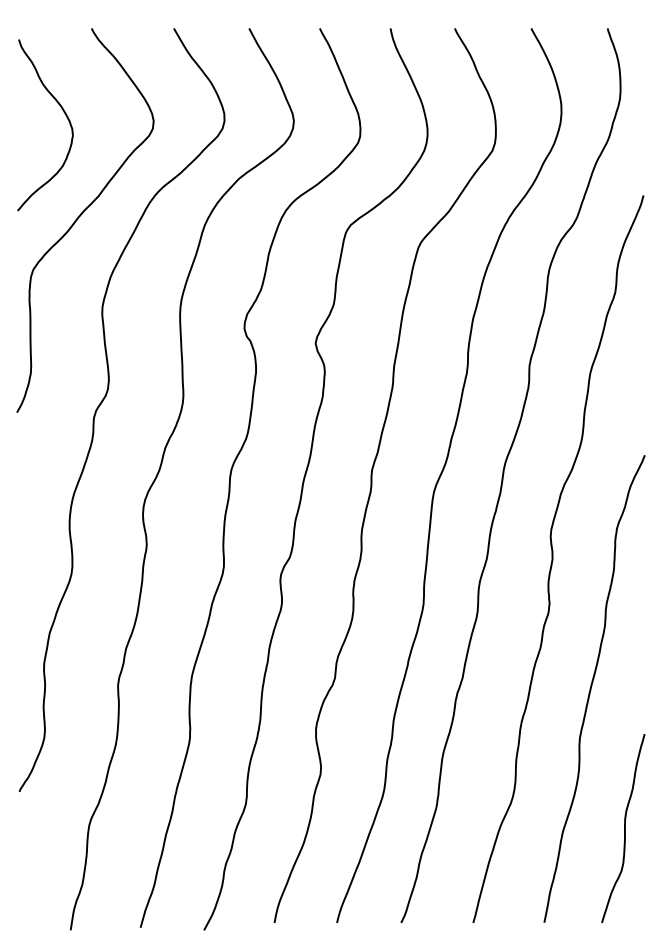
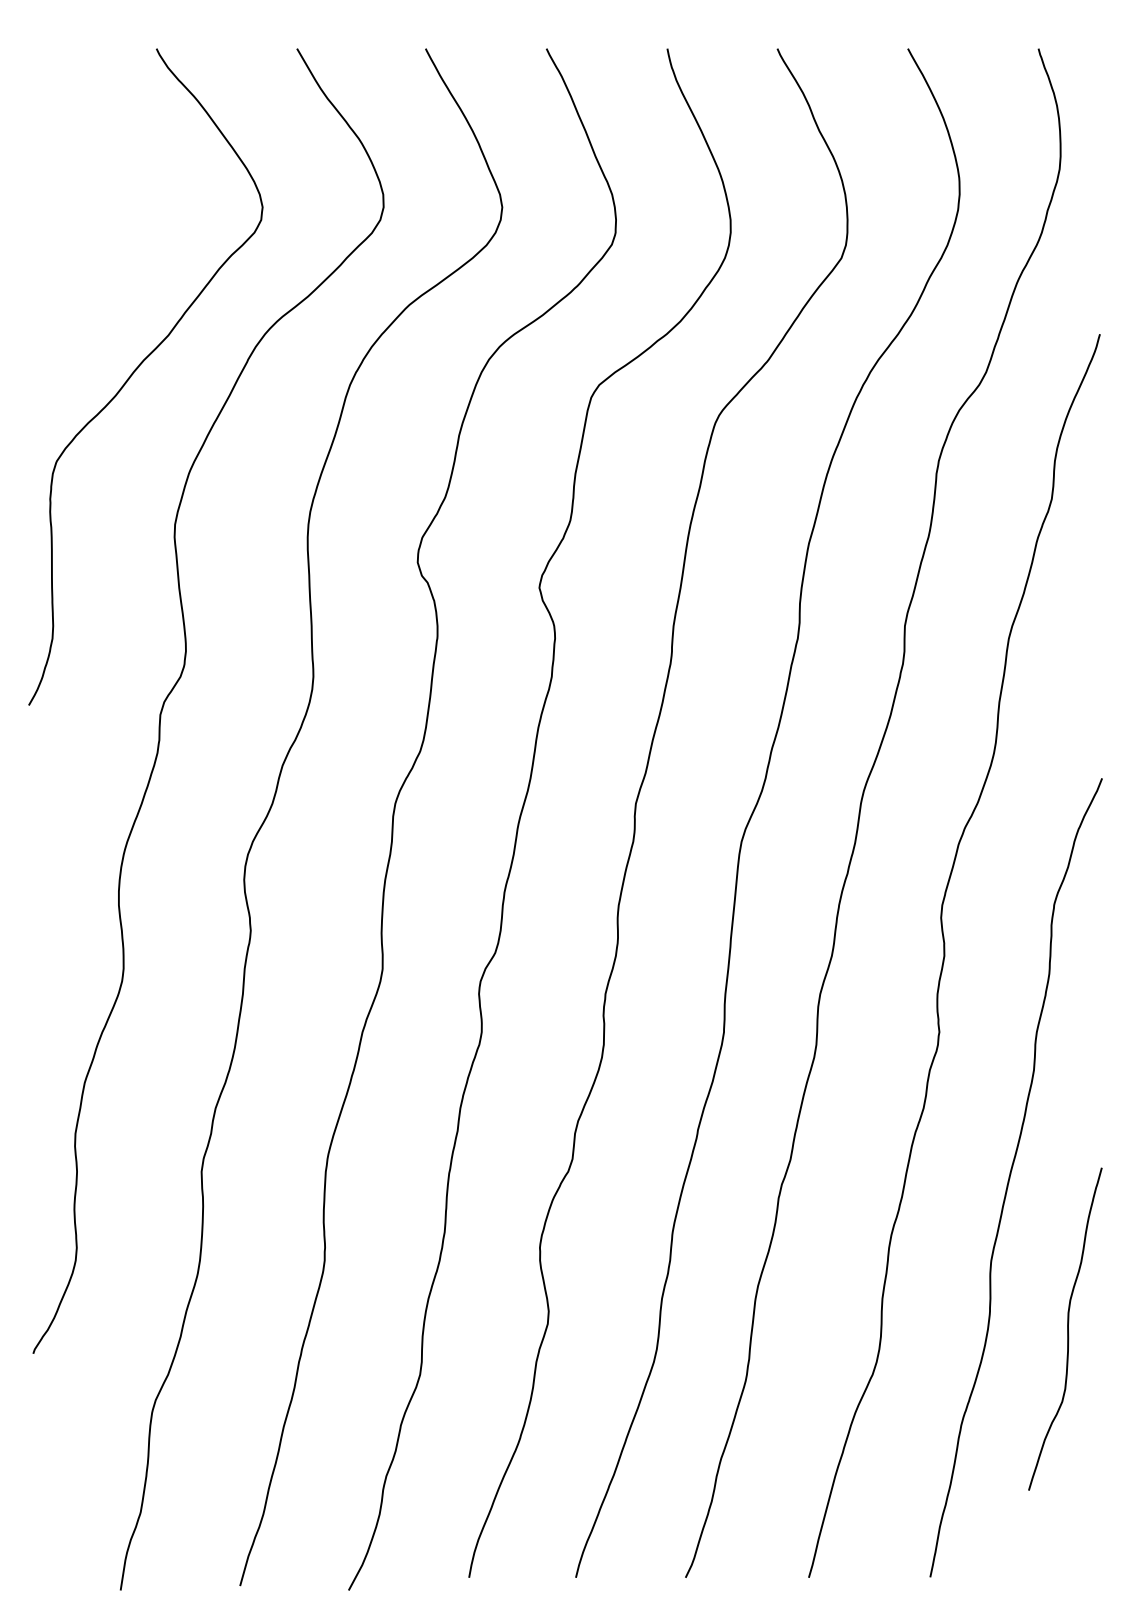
curve: (63, 112) -> (108, 192), removed
curve: (624, 828) -> (1067, 1329), moved

